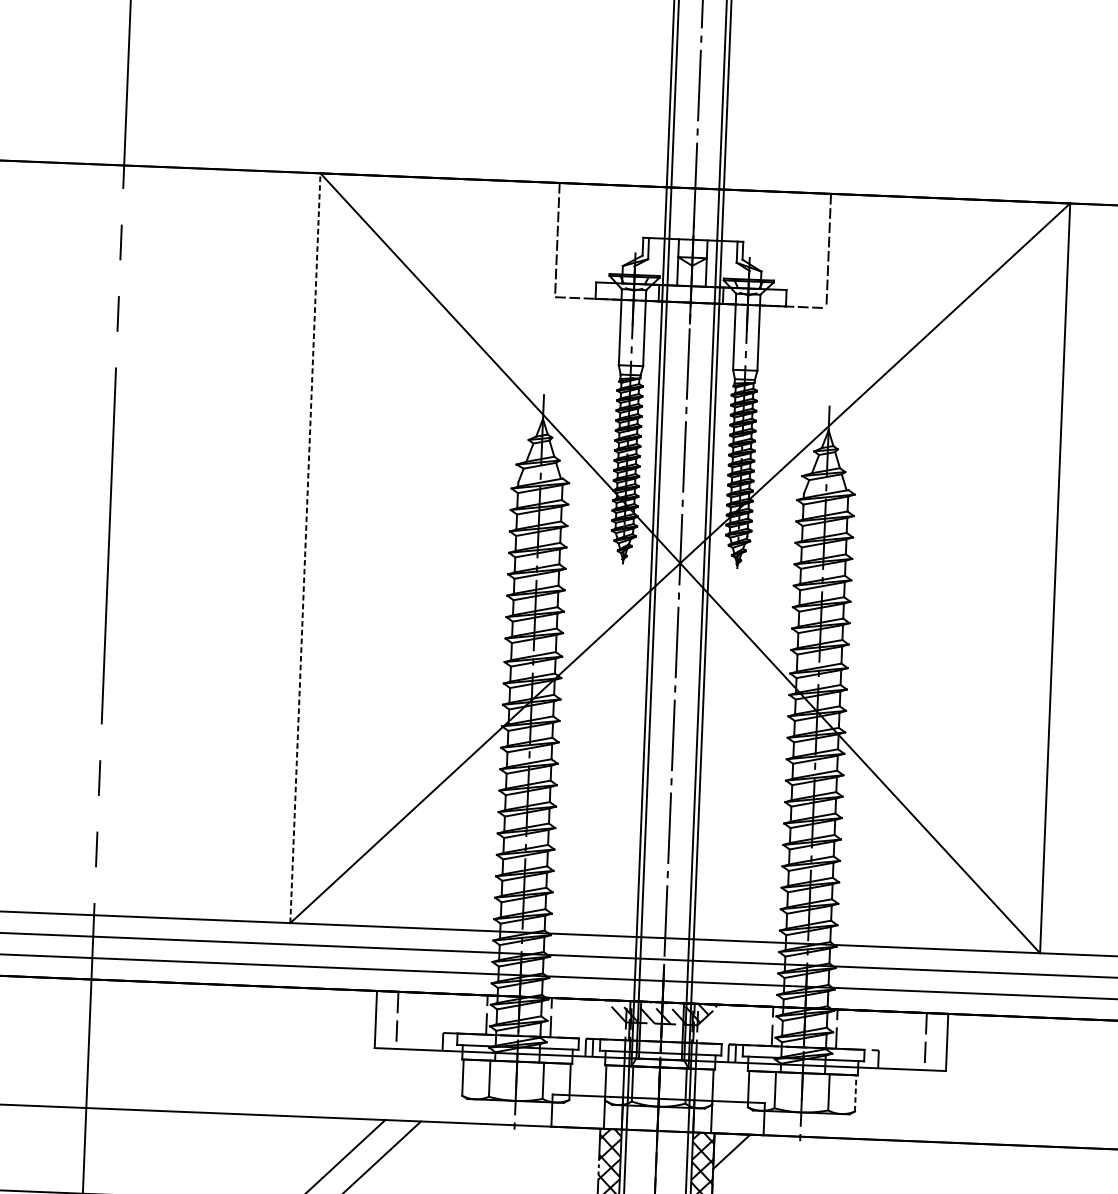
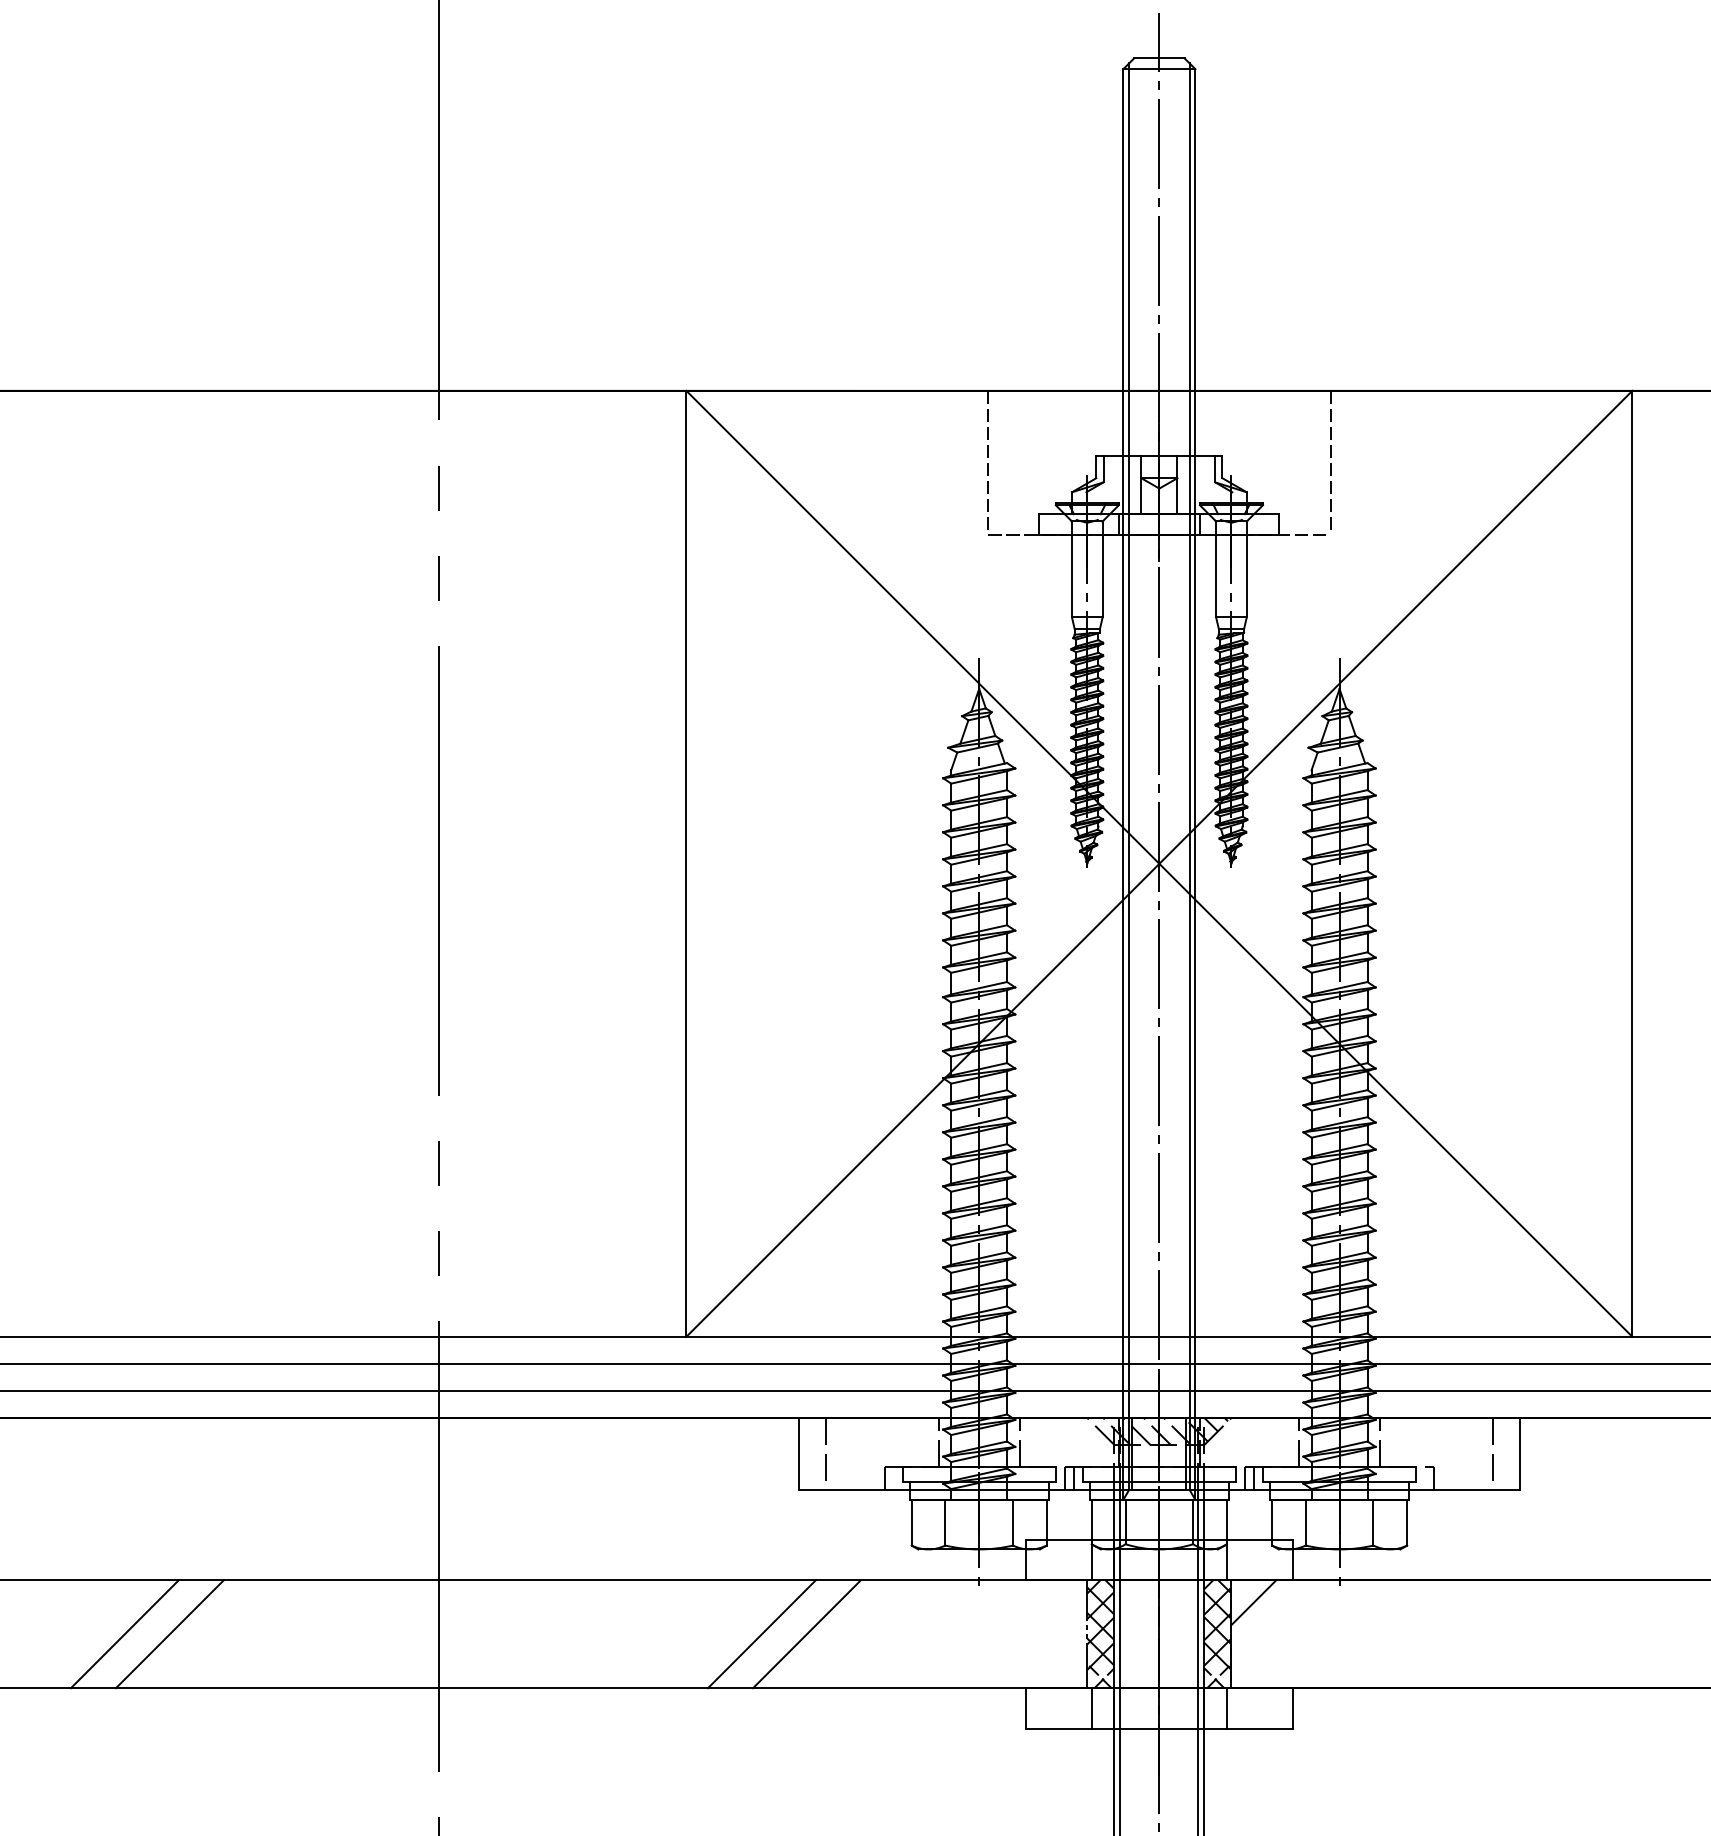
line: (305, 547) -> (686, 863), dashed -> solid
line: (855, 1093) -> (1407, 1522), dashed -> solid

